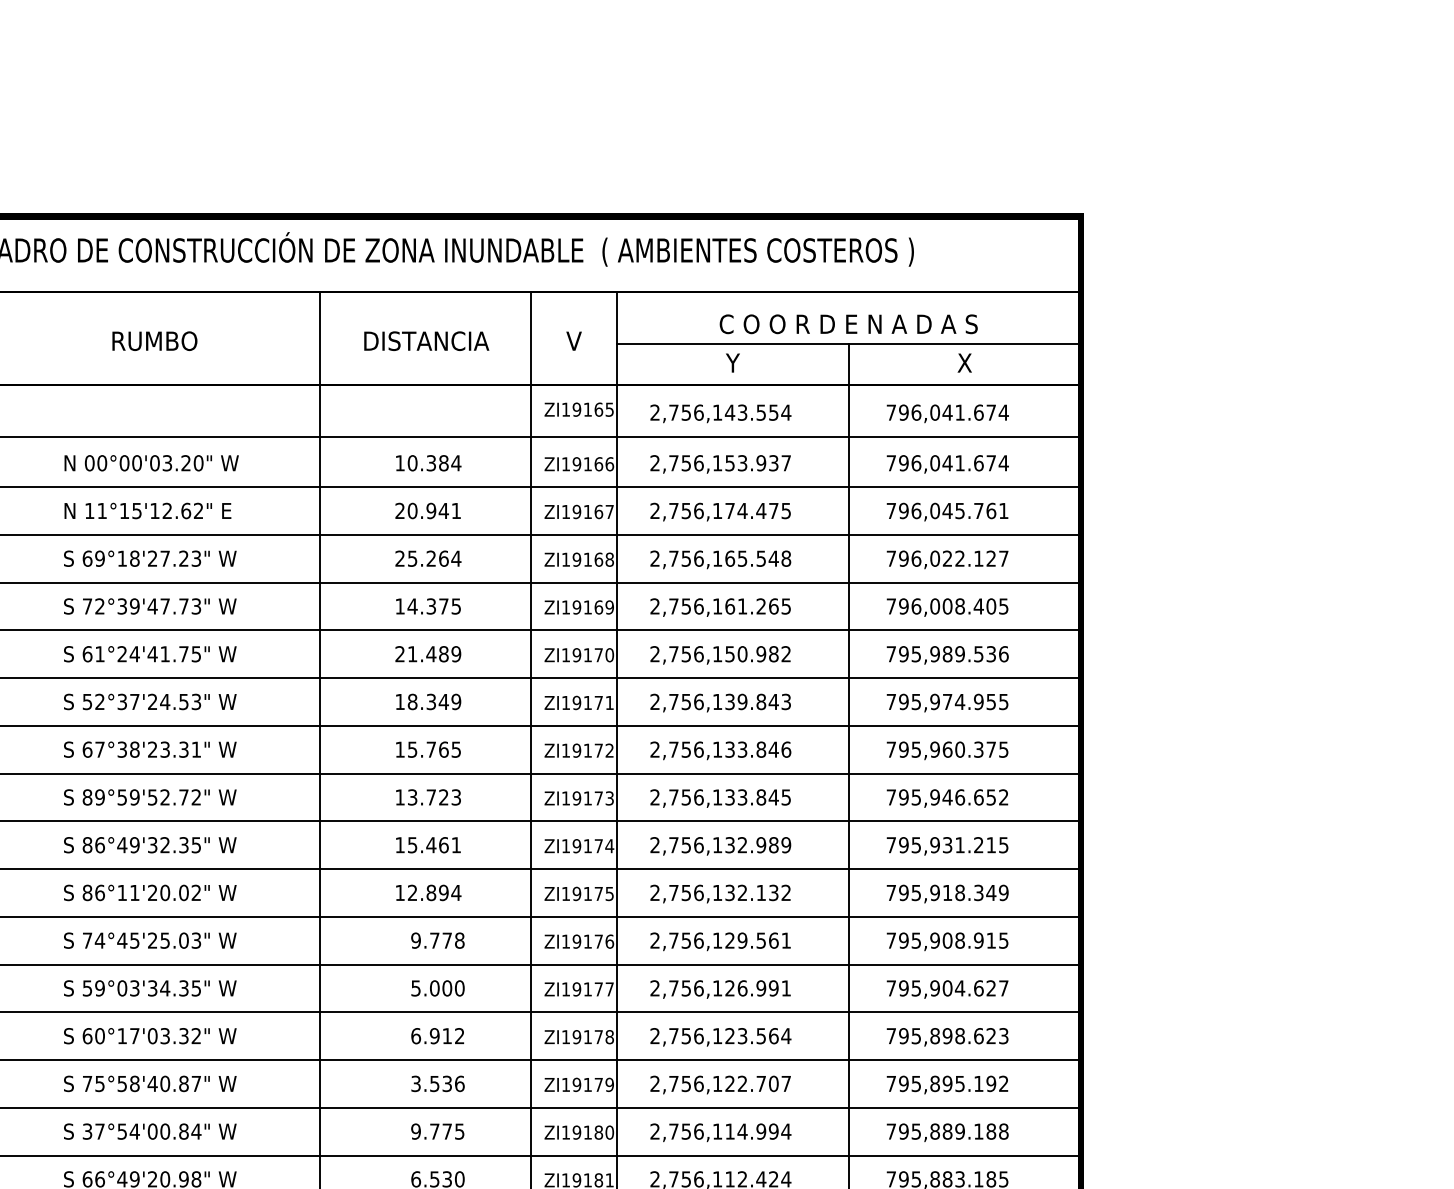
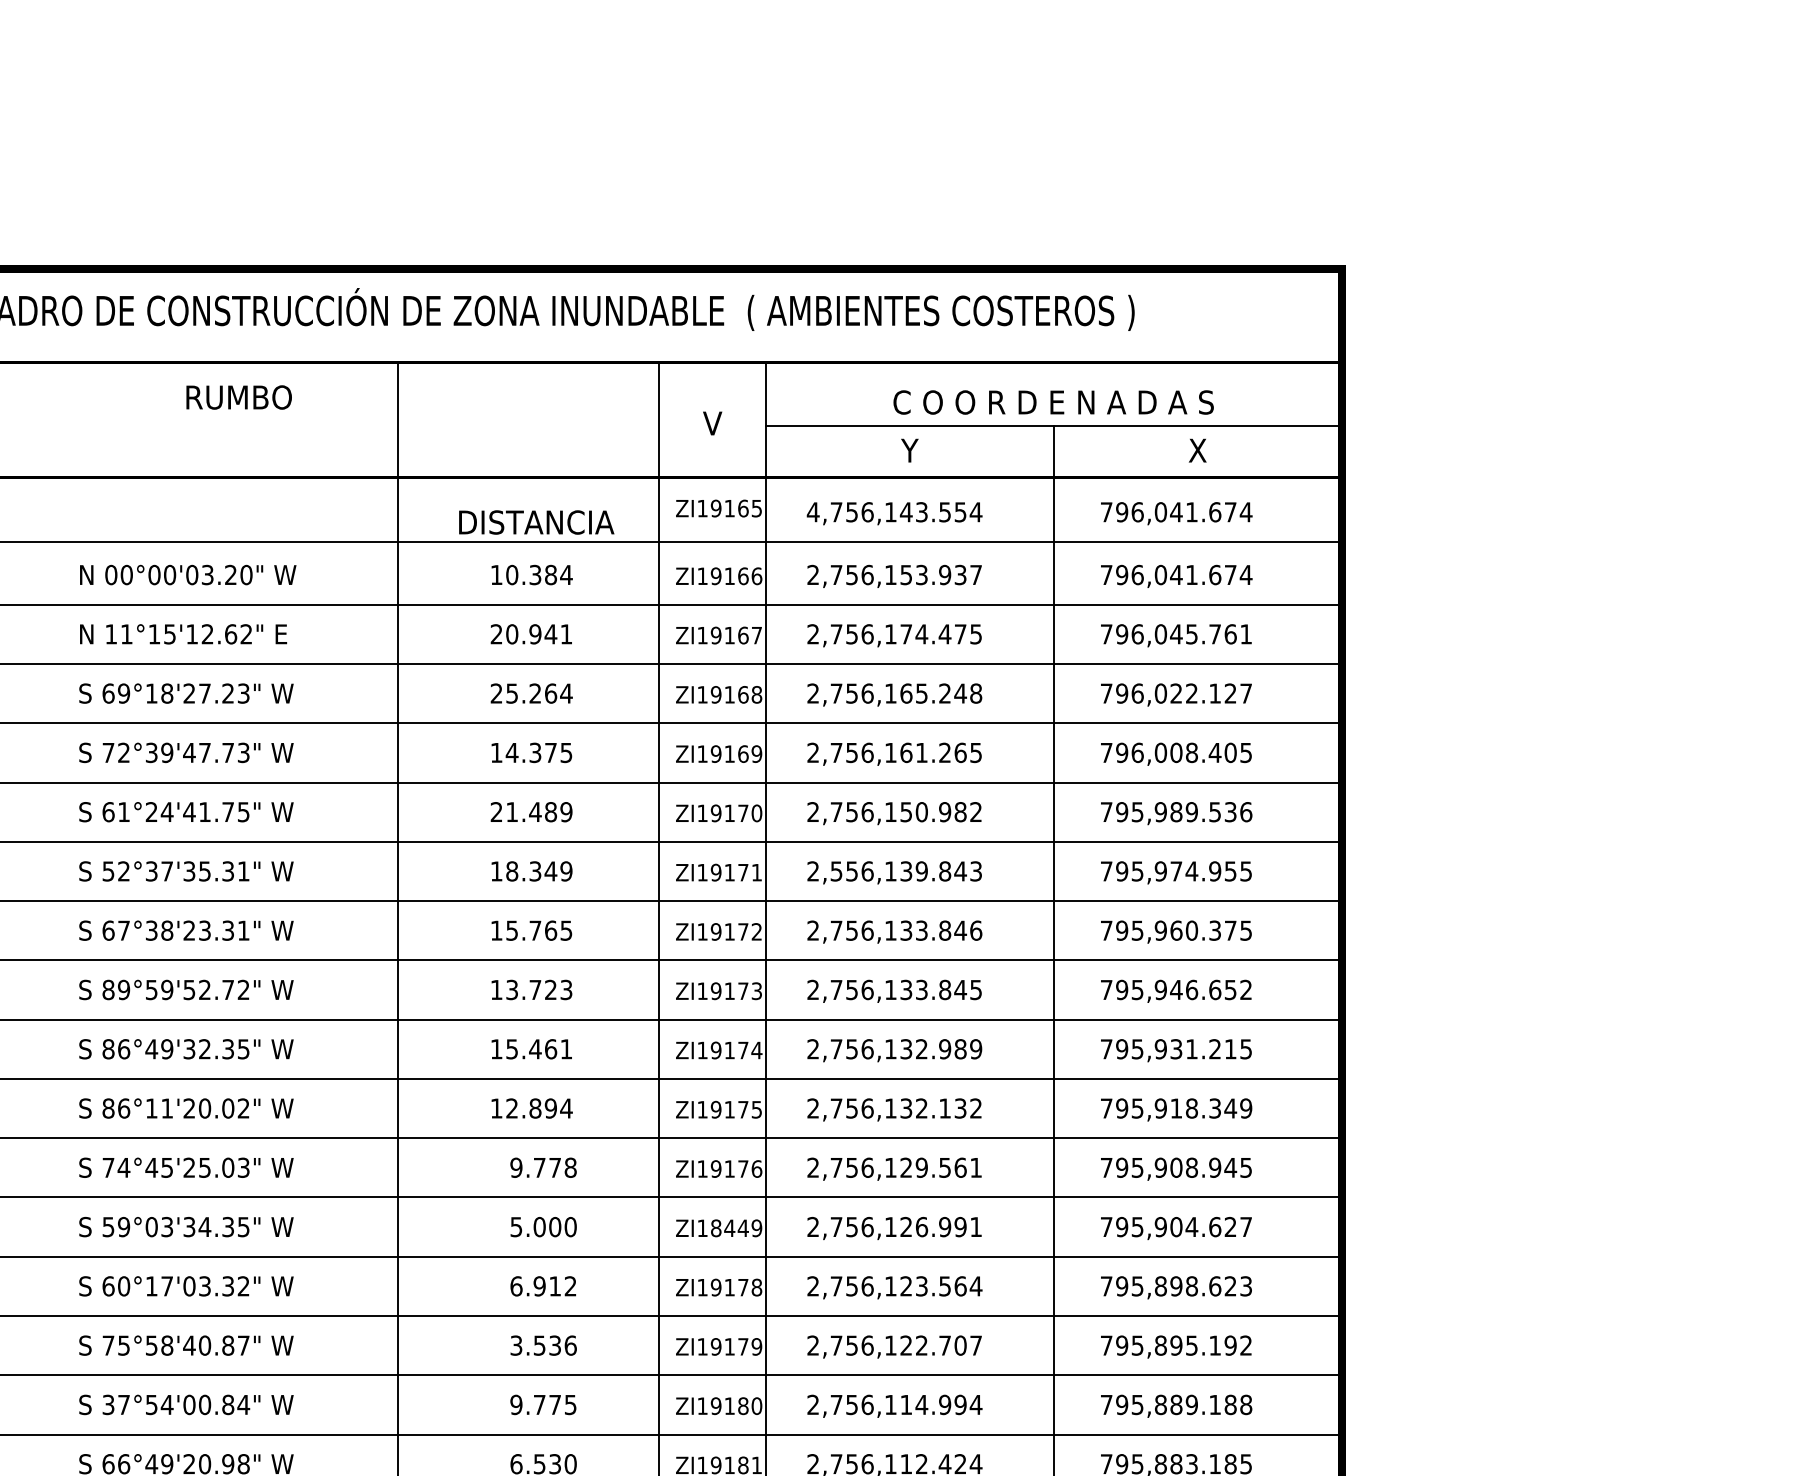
text: (154, 341) -> (238, 397), moved
text: (426, 341) -> (536, 522), moved
text: (654, 412) -> (812, 512), 2,756,143.554 -> 4,756,143.554
text: (760, 558) -> (944, 693), 2,756,165.548 -> 2,756,165.248
text: (174, 702) -> (216, 871), 52°37'24.53" -> 52°37'35.31"
text: (673, 702) -> (836, 871), 2,756,139.843 -> 2,556,139.843
text: (991, 940) -> (1230, 1167), 795,908.915 -> 795,908.945
text: (593, 989) -> (736, 1228), ZI19177 -> ZI18449

